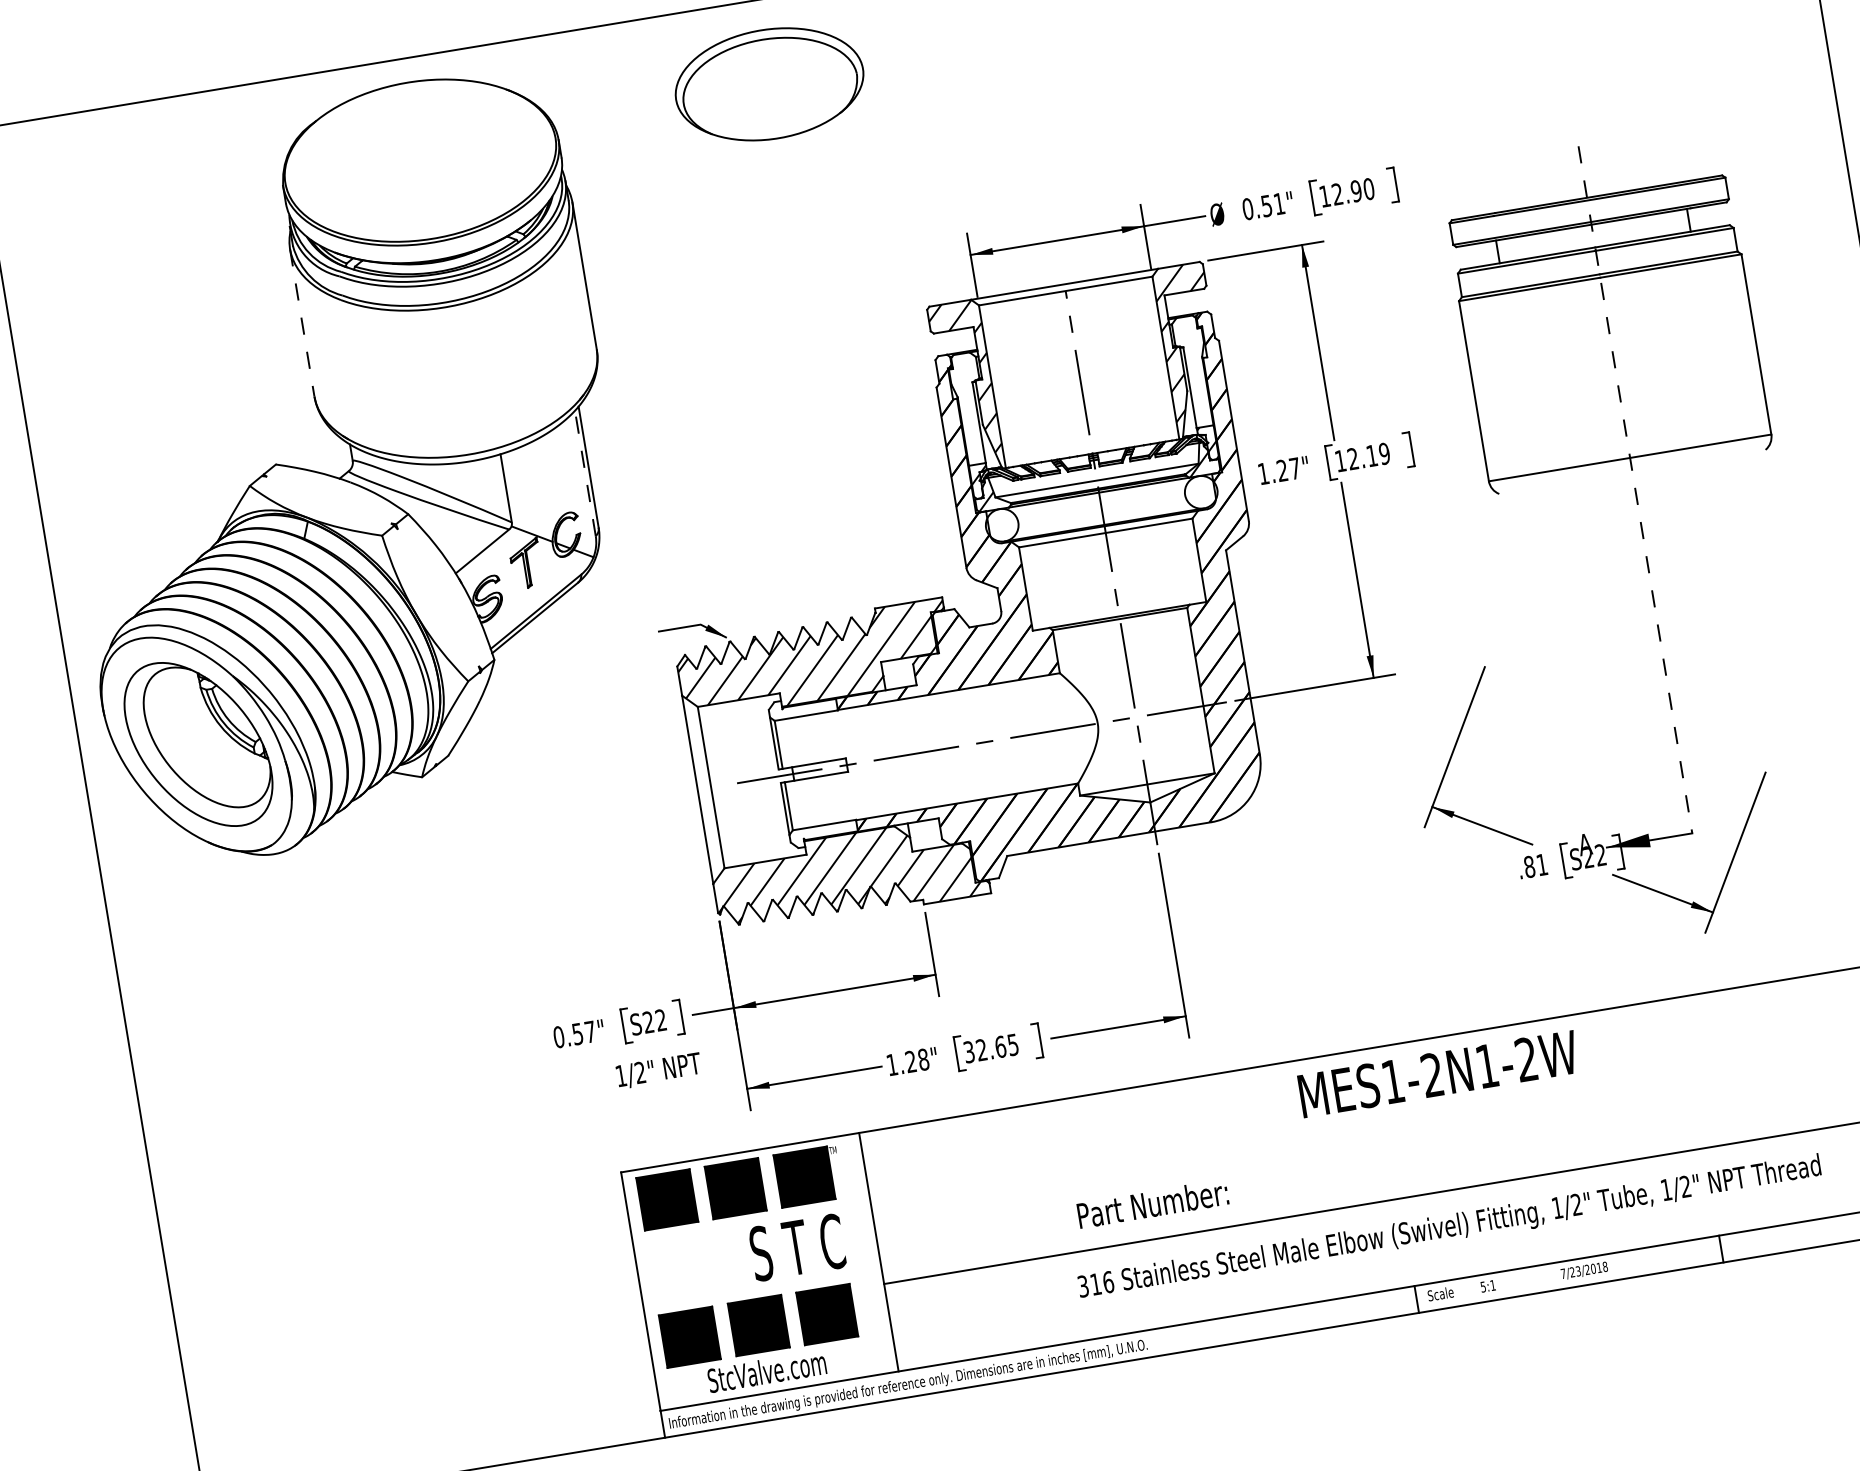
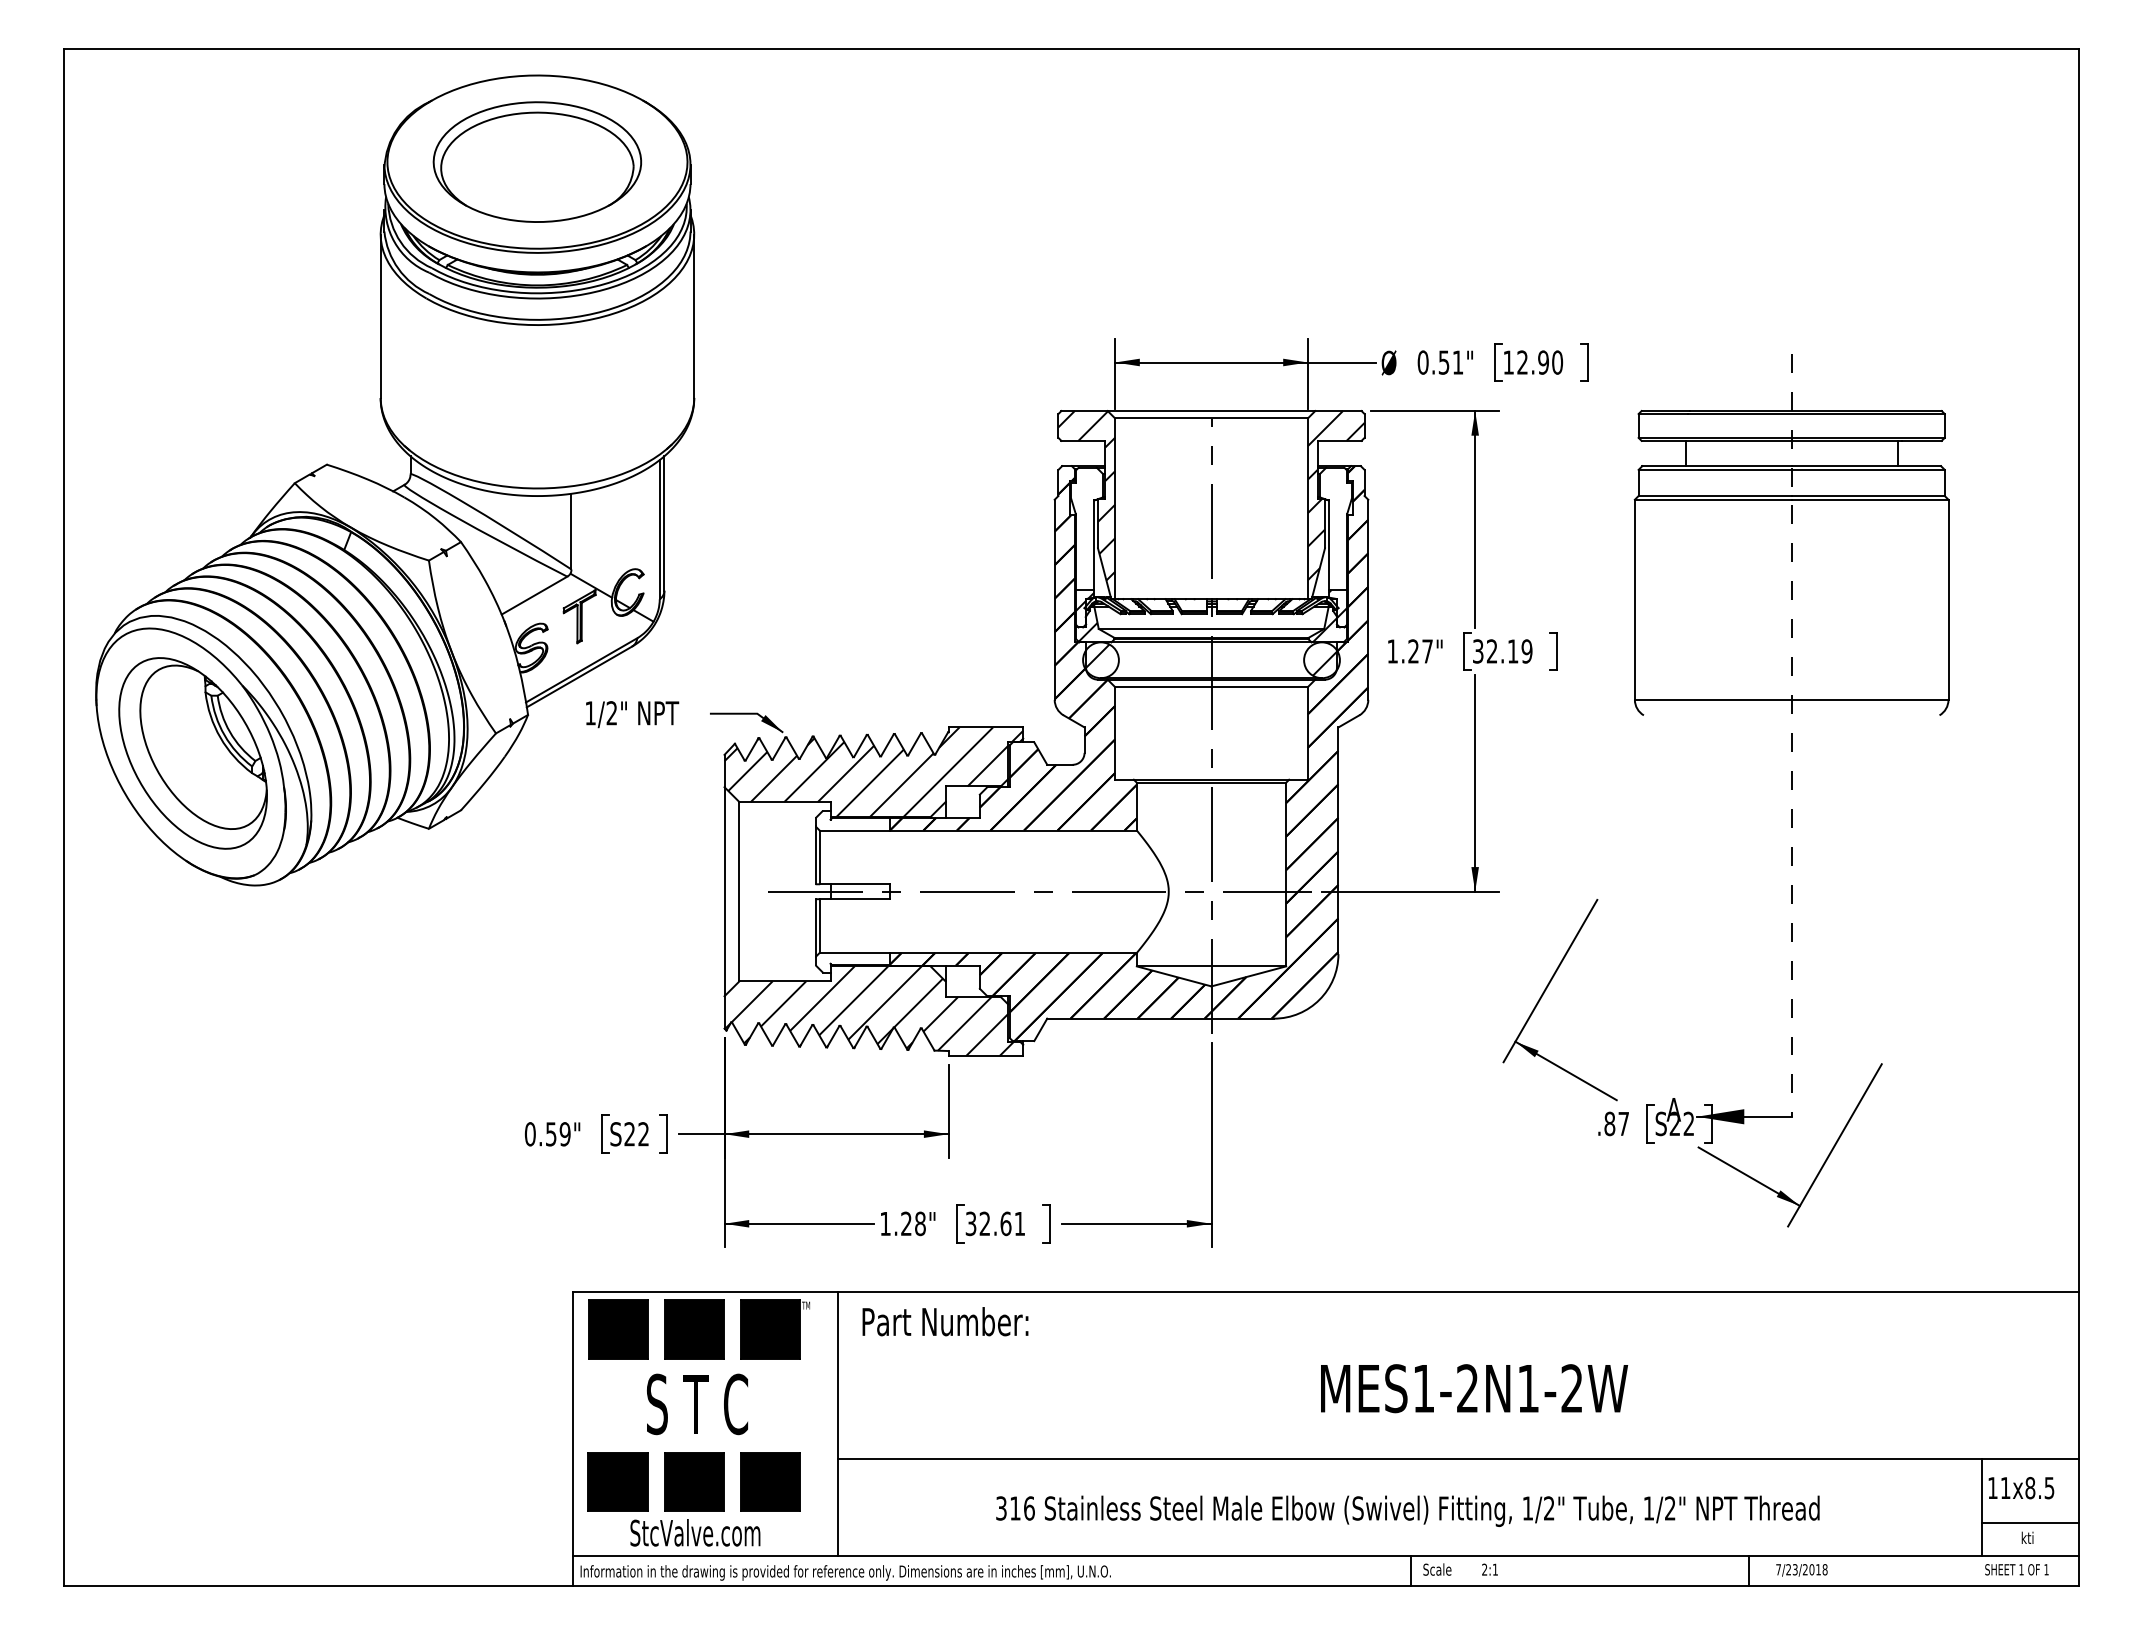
part: (769, 83) -> (537, 161), moved
line: (302, 323) -> (380, 316), dashed -> solid
text: (1340, 461) -> (1478, 651), 12.19 -> 32.19
line: (585, 473) -> (659, 529), dashed -> solid
hatch: (1203, 494) -> (1324, 663), added
hatch: (998, 522) -> (1097, 656), added
text: (1541, 864) -> (1623, 1123), .81 -> .87
text: (589, 1032) -> (564, 1134), 0.57" -> 0.59"
text: (1012, 1045) -> (1019, 1224), 32.65 -> 32.61
text: (659, 1070) -> (632, 714), moved
text: (1438, 1074) -> (1474, 1388), moved
text: (1152, 1203) -> (945, 1321), moved
text: (1449, 1227) -> (1407, 1510), moved
text: (797, 1247) -> (697, 1404), moved
text: (1584, 1271) -> (1801, 1570), moved
text: (1483, 1286) -> (1484, 1569), 5:1 -> 2:1

